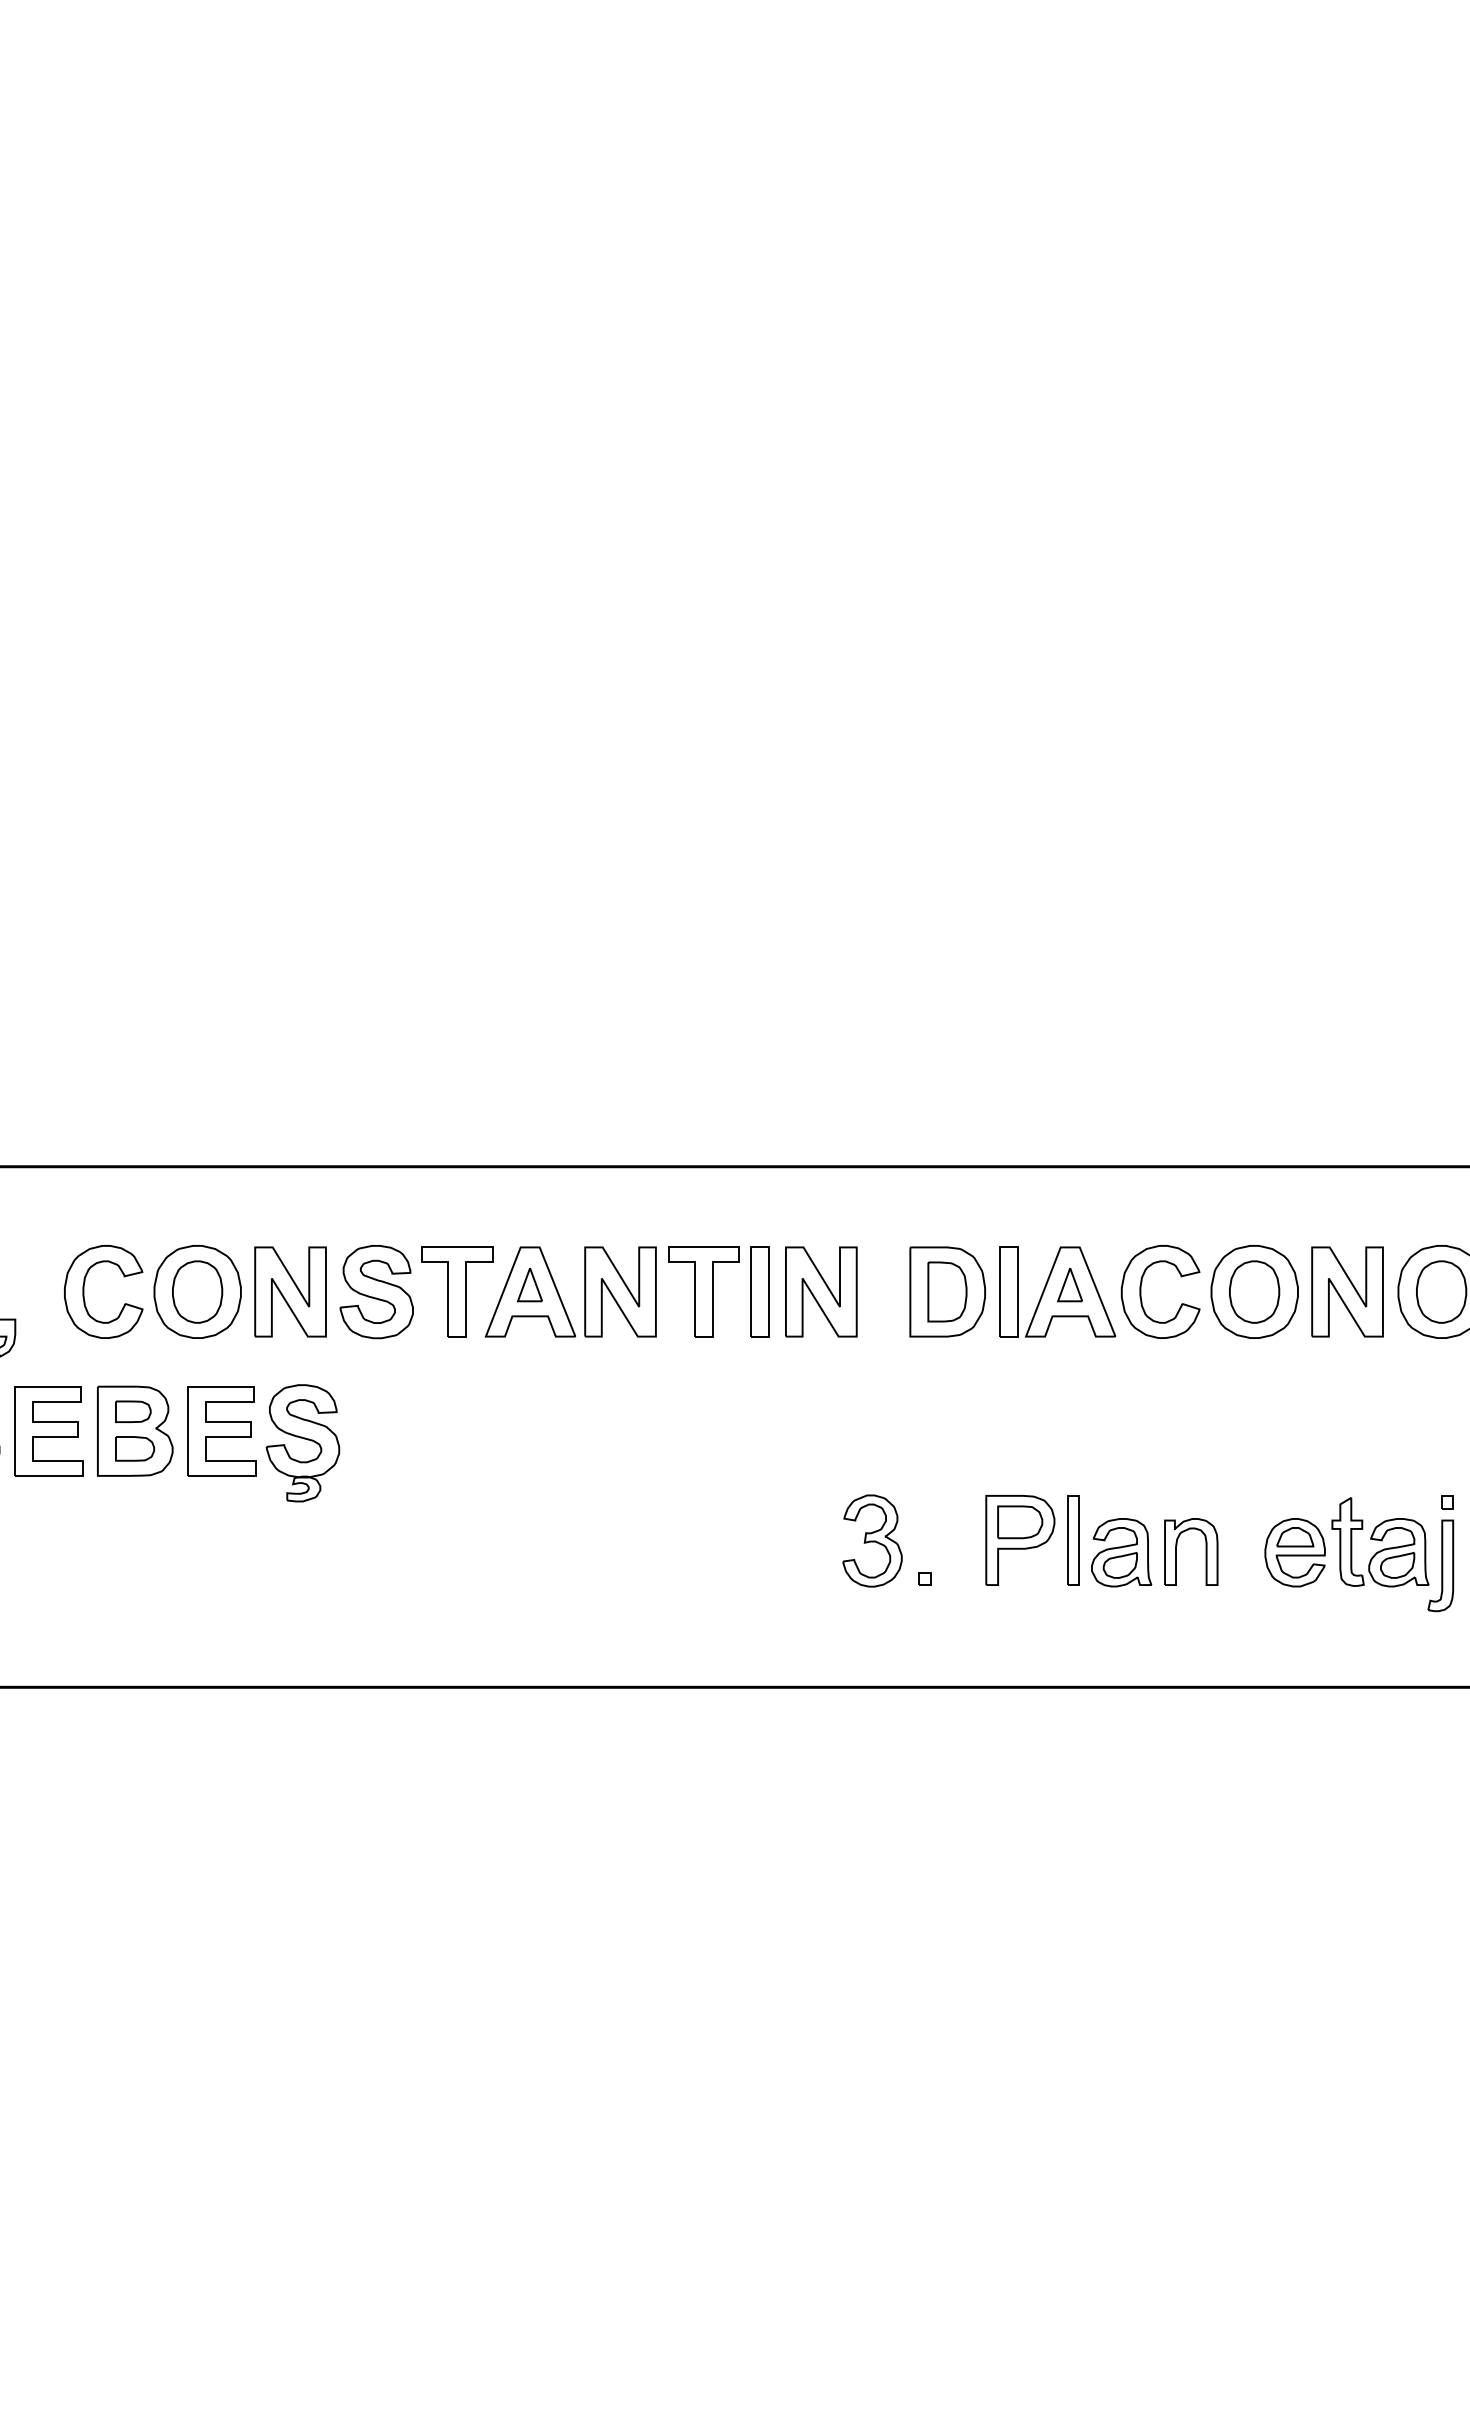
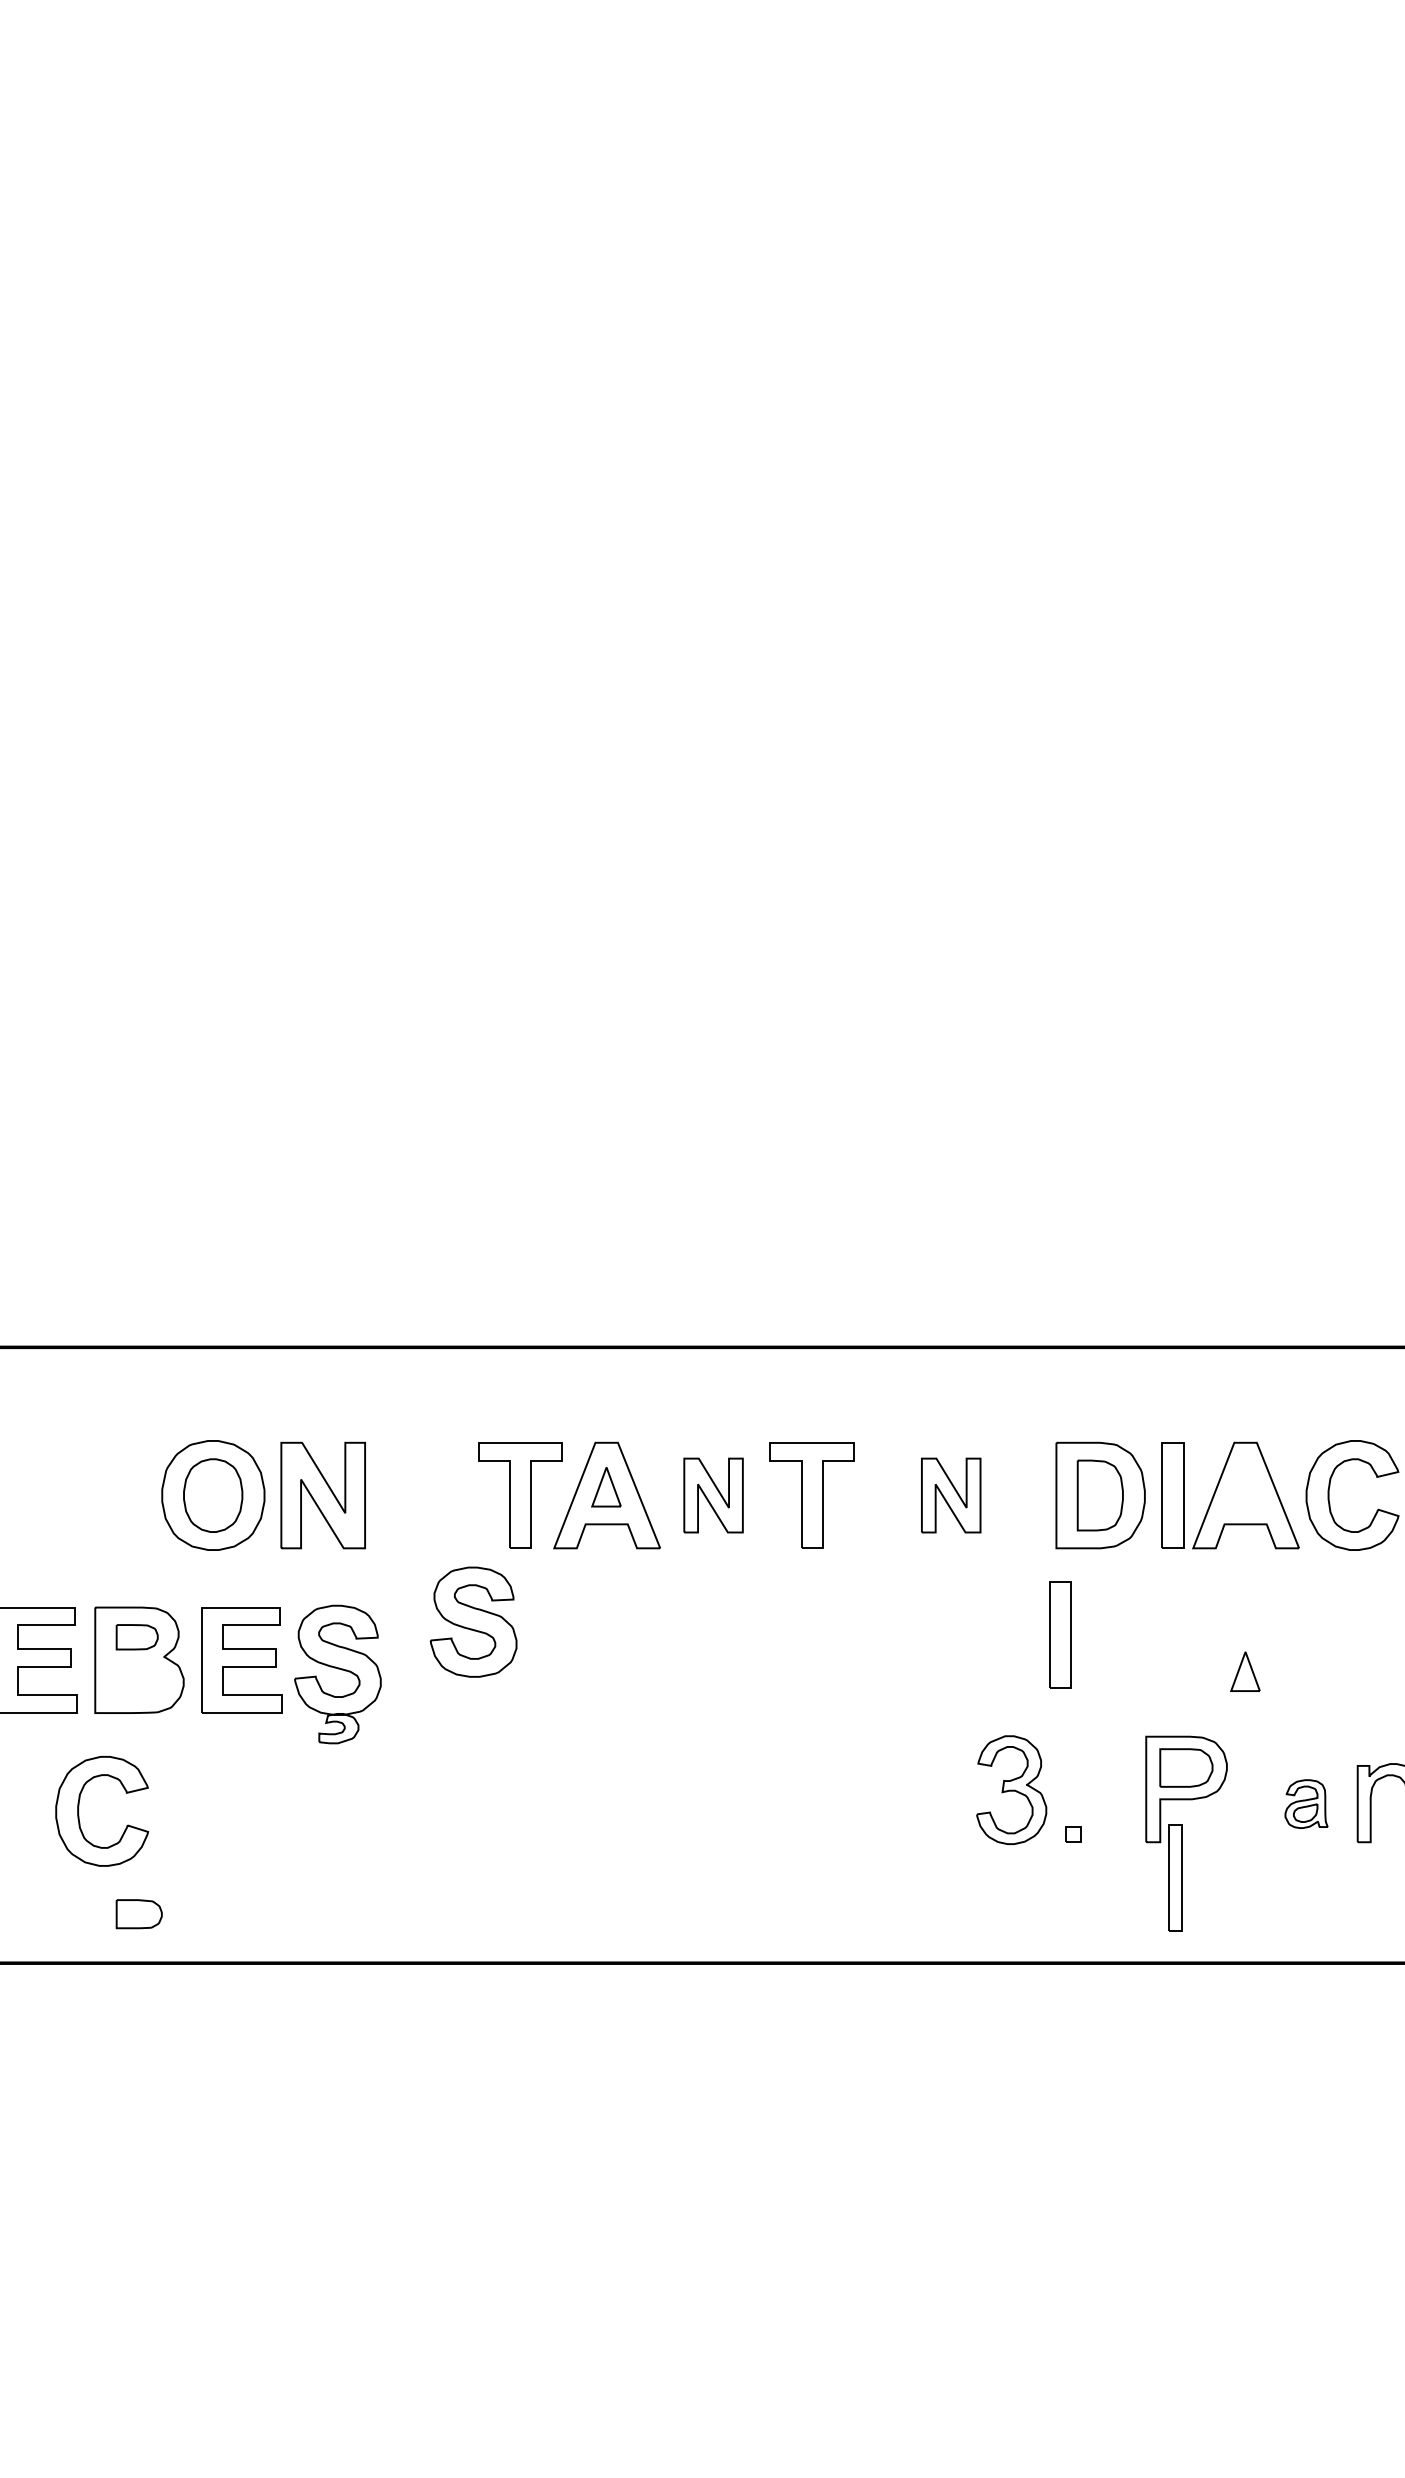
part: (1069, 1284) -> (1244, 1671), moved
part: (84, 1291) -> (79, 1810), moved
part: (620, 1291) -> (713, 1494), size x0.7
part: (759, 1291) -> (1060, 1634), moved
part: (821, 1291) -> (951, 1494), size x0.7
part: (376, 1292) -> (473, 1622), moved
part: (135, 1448) -> (139, 1913), moved
part: (1073, 1540) -> (1176, 1878), moved
part: (1121, 1552) -> (1306, 1803), size x0.6

